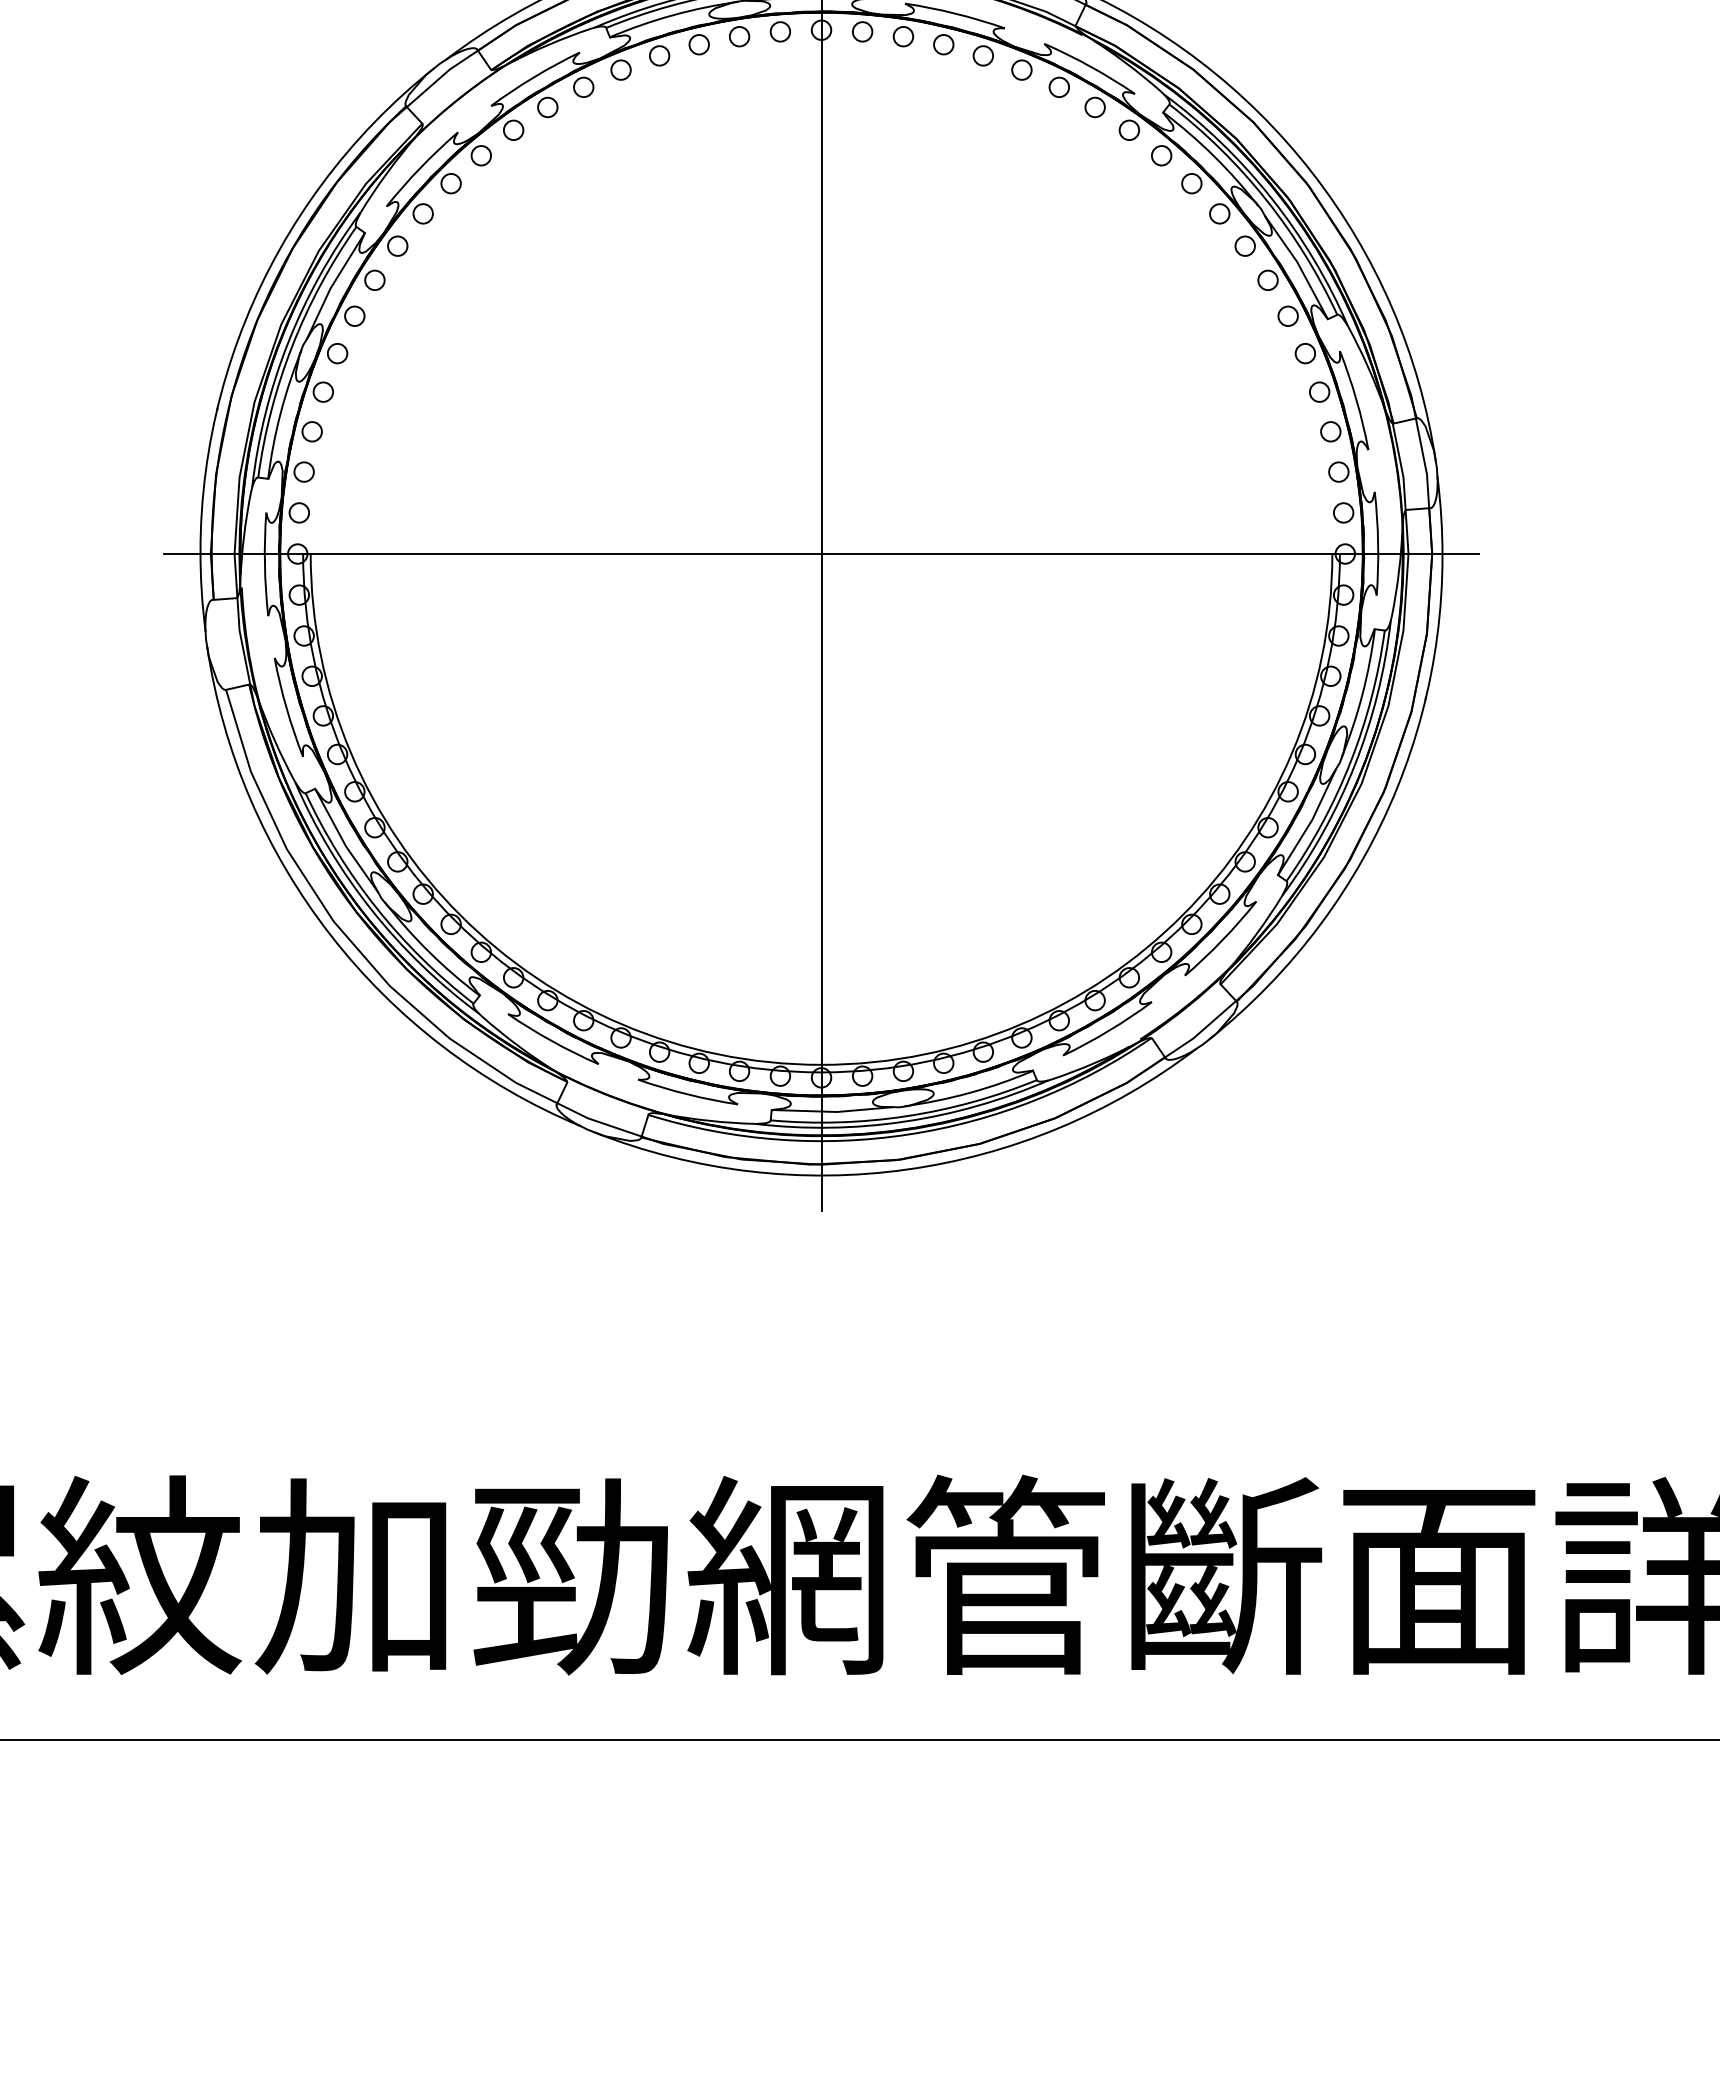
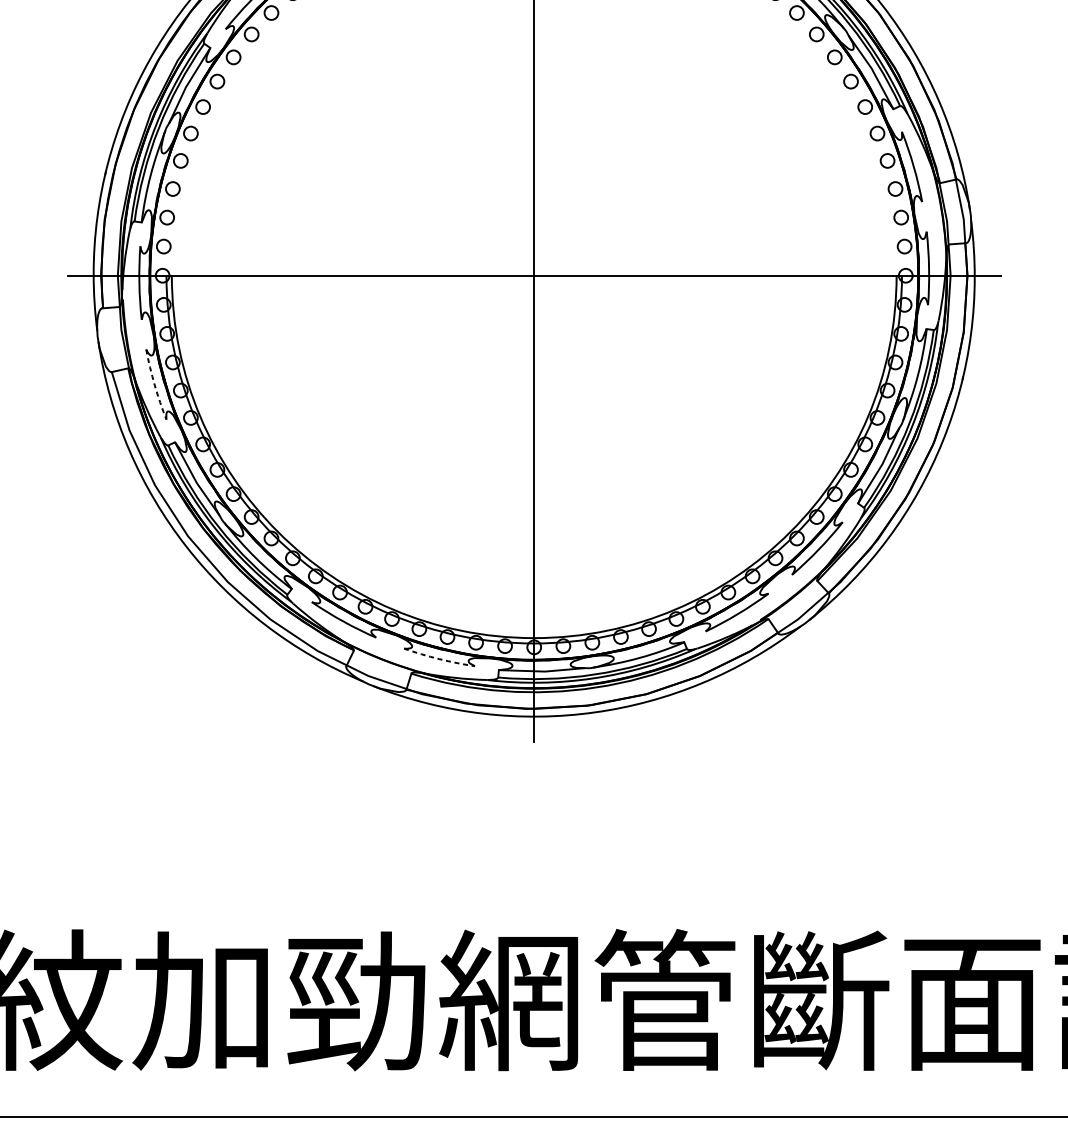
arc: (286, 708) -> (154, 385), solid -> dashed
arc: (687, 1094) -> (439, 659), solid -> dashed

